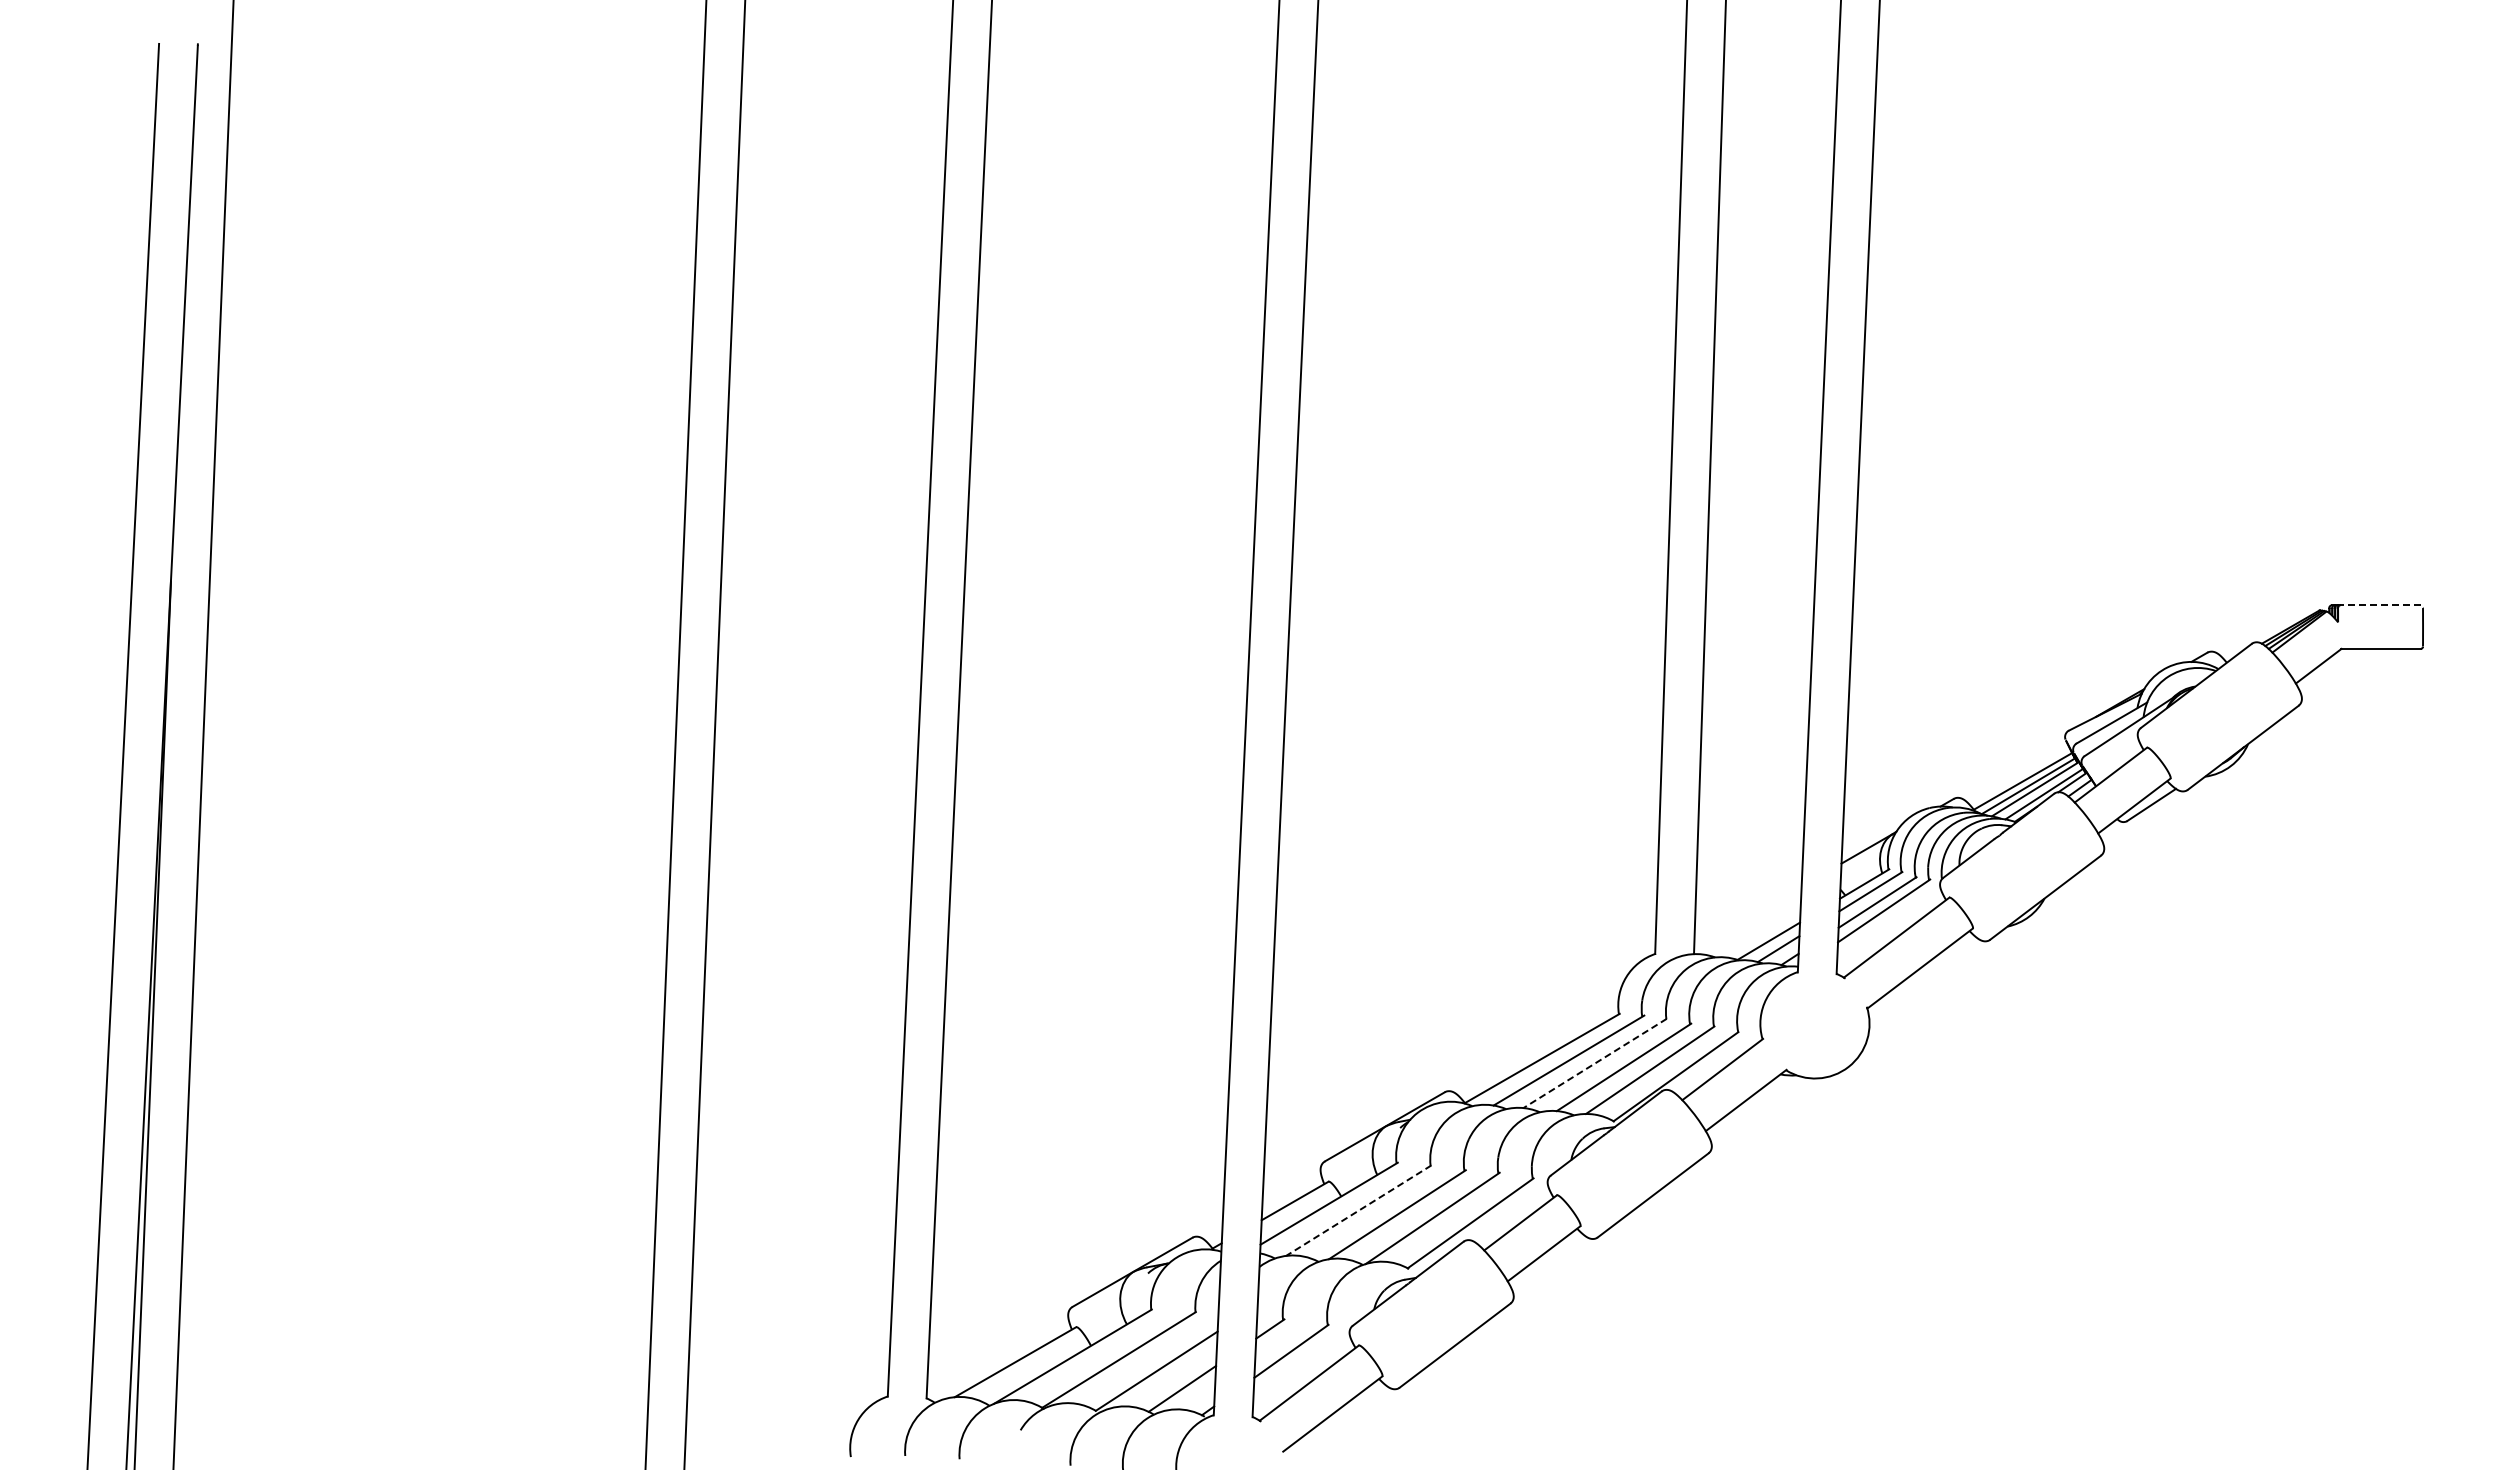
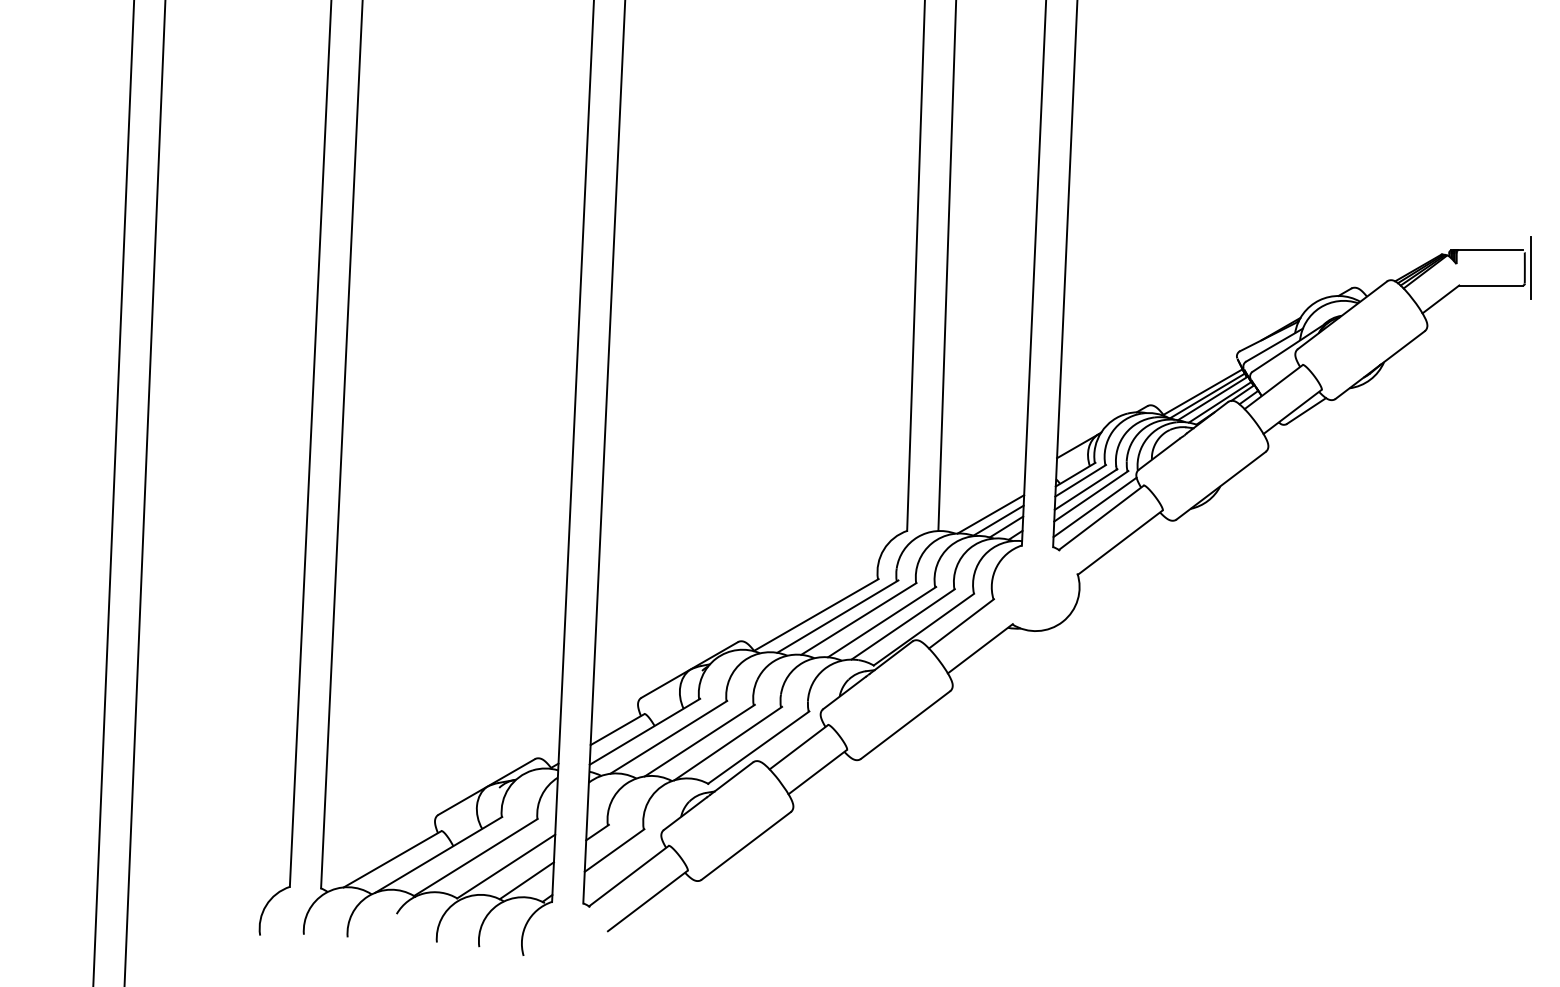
line: (2380, 605) -> (1490, 250), dashed -> solid
line: (2430, 627) -> (1530, 268), added
line: (1888, 924) -> (1094, 507), added
line: (1758, 933) -> (990, 514), added
line: (1594, 1063) -> (858, 619), dashed -> solid
line: (1358, 1210) -> (668, 737), dashed -> solid

